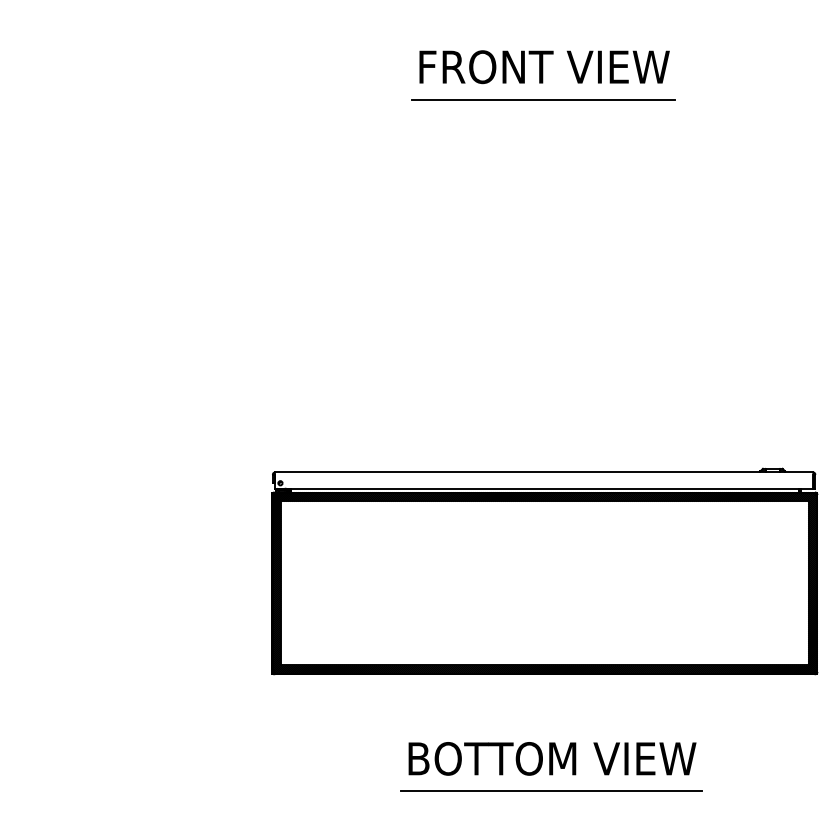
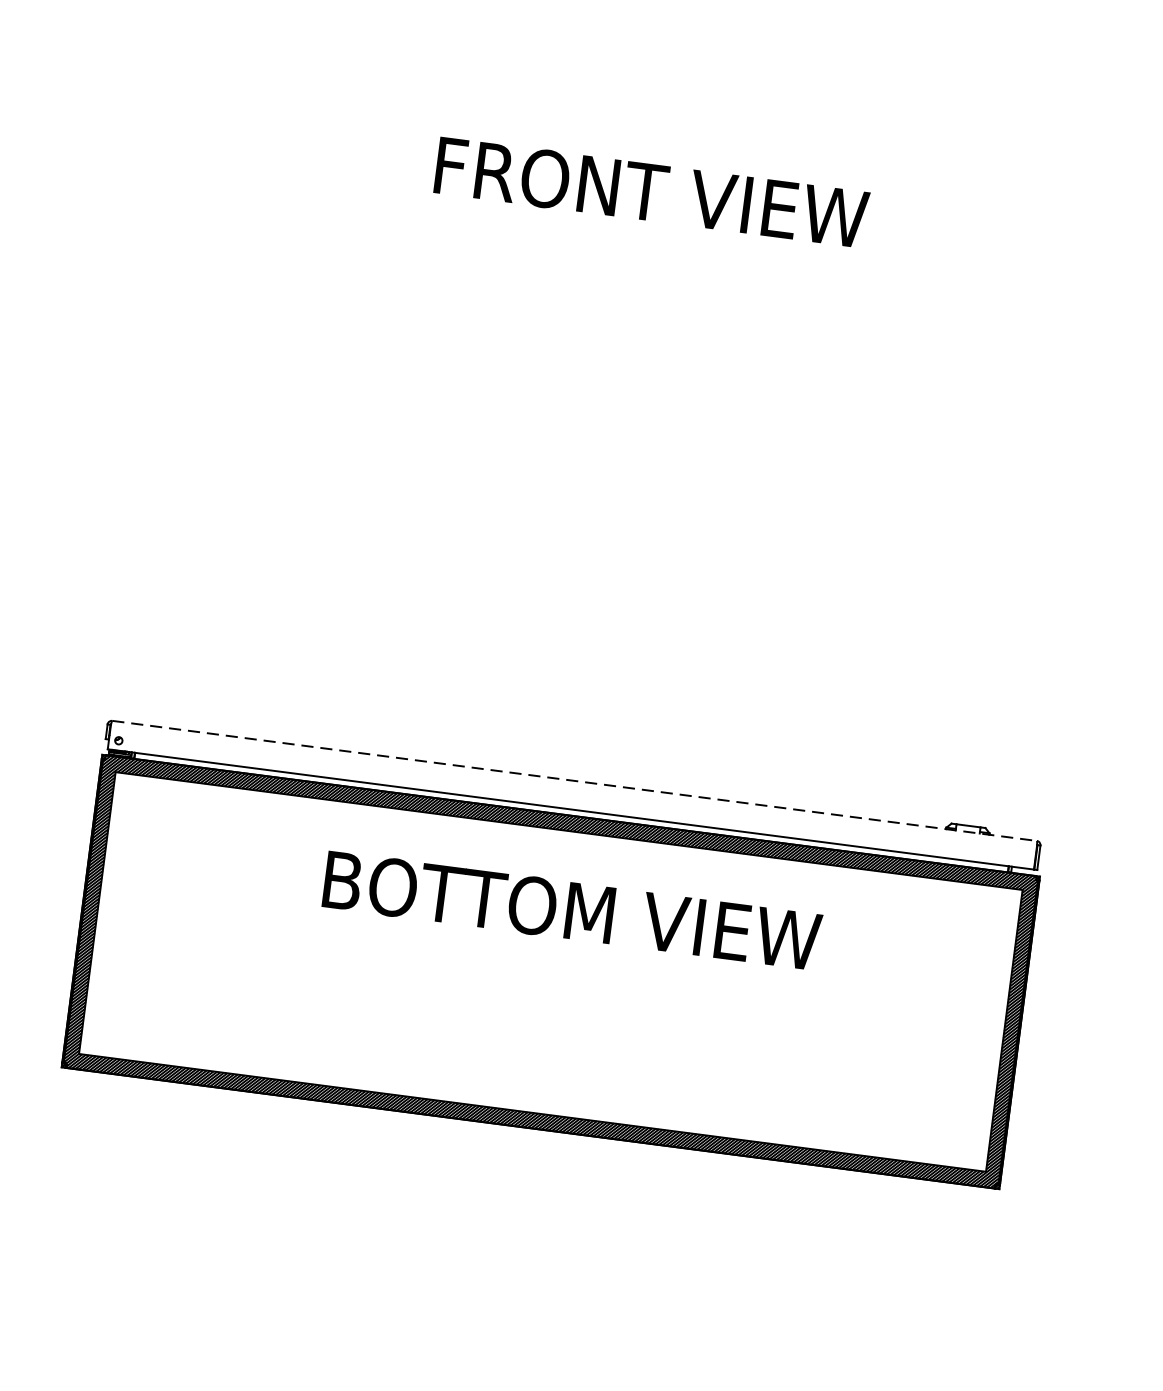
text: (544, 67) -> (651, 193), moved
line: (543, 99) -> (656, 139), removed
line: (544, 472) -> (575, 781), solid -> dashed
text: (552, 758) -> (572, 910), moved
line: (551, 791) -> (515, 1331), removed

